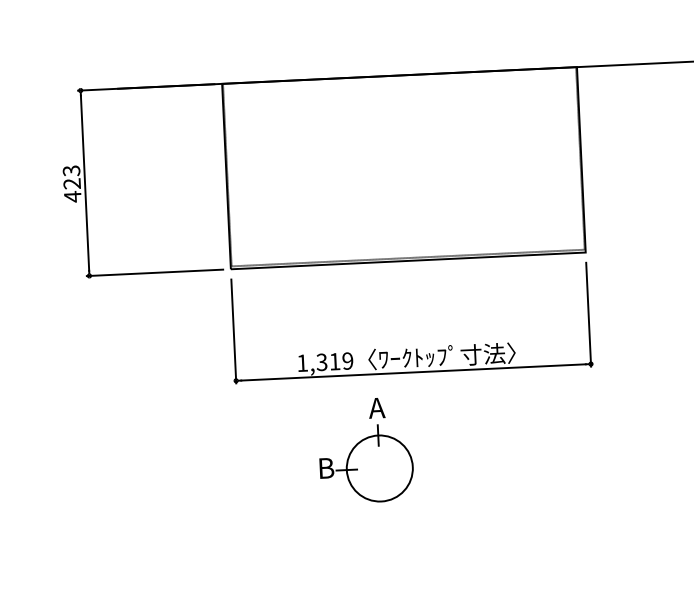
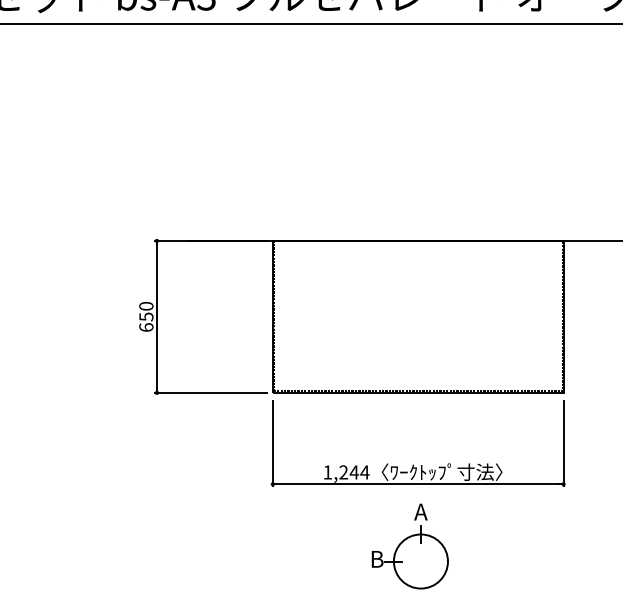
text: (72, 184) -> (146, 317), 423 -> 650
text: (335, 361) -> (354, 472), 1,319 -> 1,244
part: (365, 450) -> (409, 546), moved

